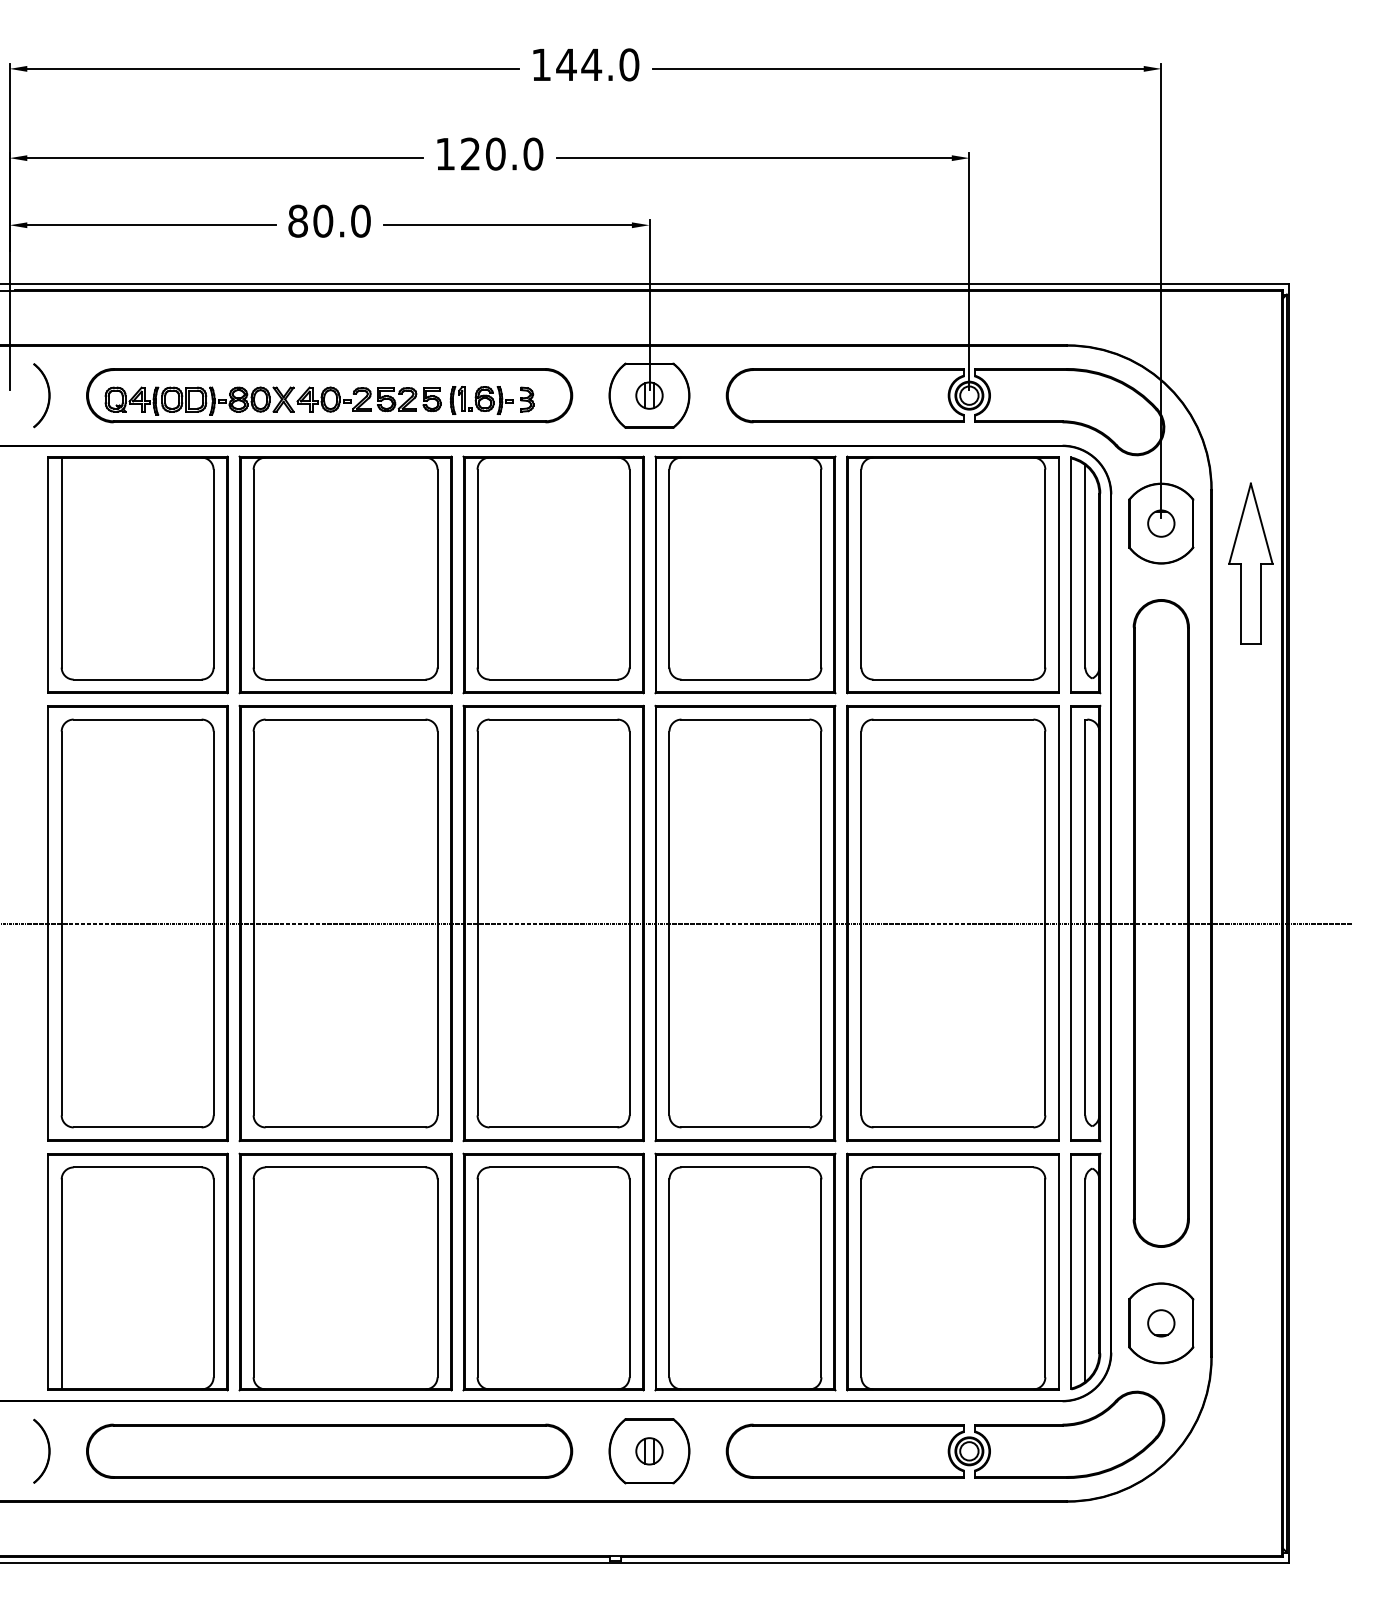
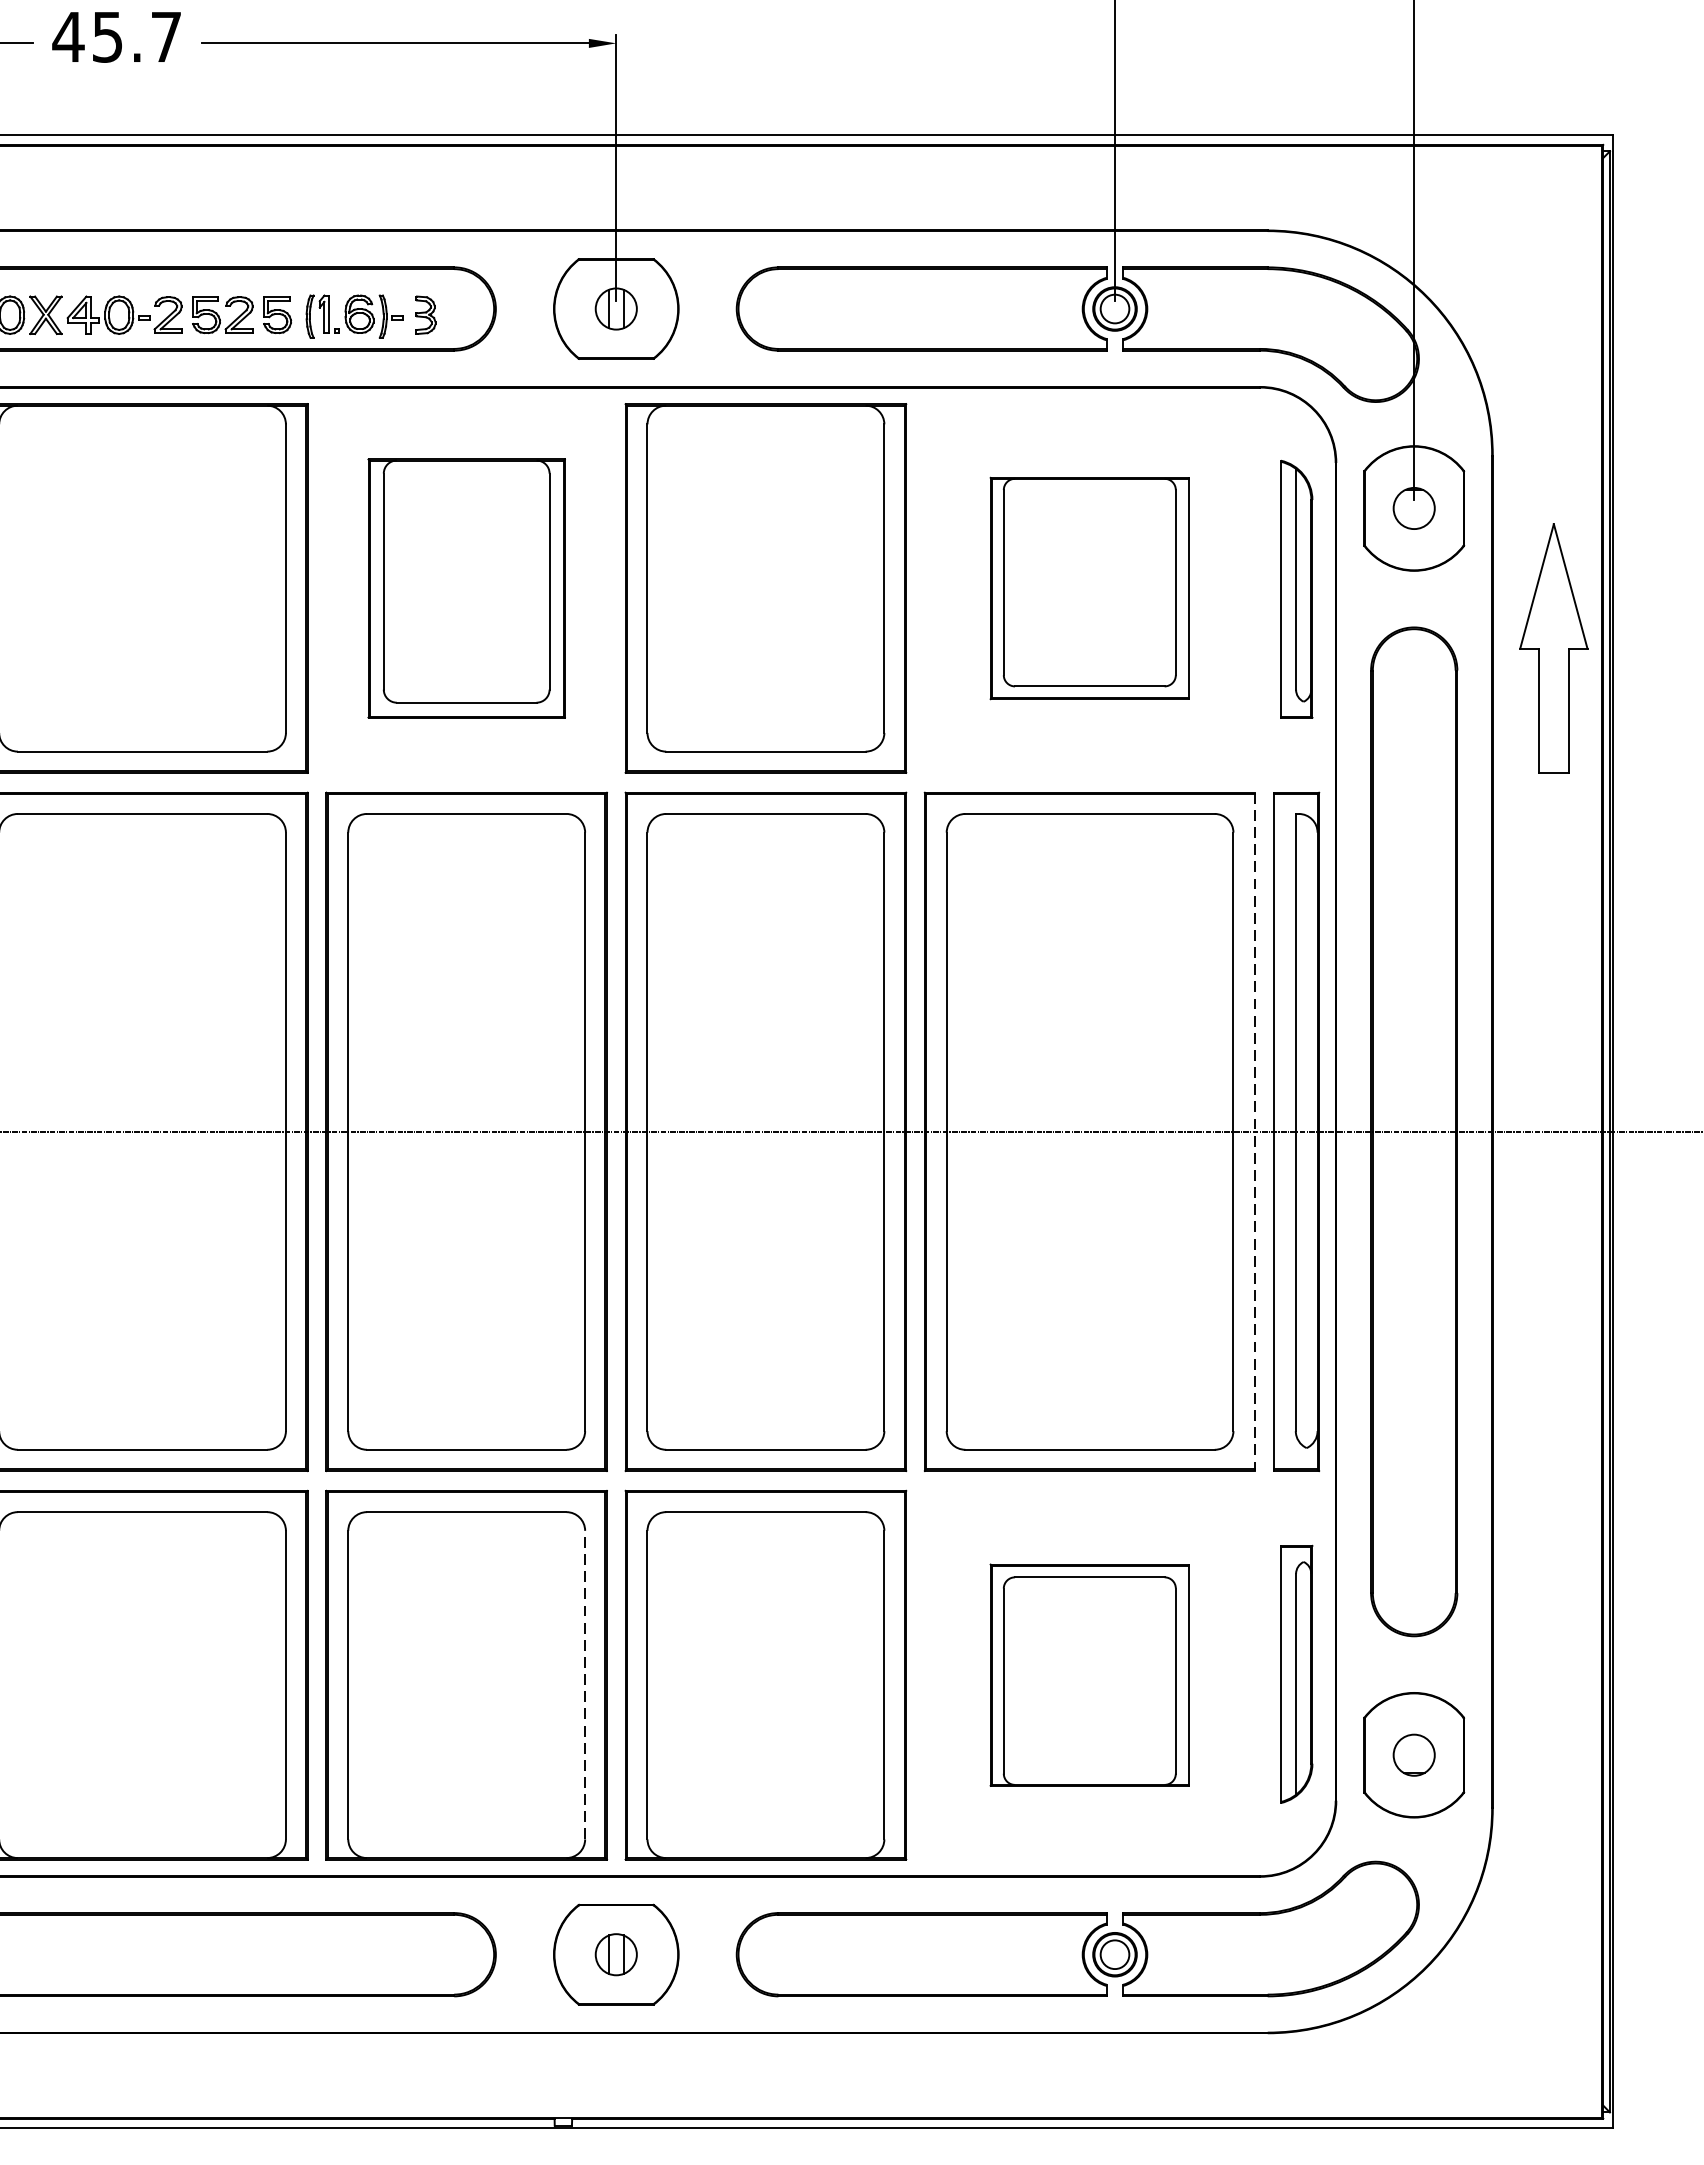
text: (328, 220) -> (115, 35), 80.0 -> 45.7
part: (1250, 563) -> (1553, 648), moved
part: (553, 574) -> (466, 587), size x0.7
part: (952, 574) -> (1088, 587), size x0.6
part: (1085, 575) -> (1296, 589), size x0.7
line: (1059, 923) -> (1255, 1131), solid -> dashed
part: (952, 1271) -> (1088, 1674), size x0.6
part: (1085, 1271) -> (1296, 1674), size x0.7
line: (629, 1278) -> (585, 1685), solid -> dashed

